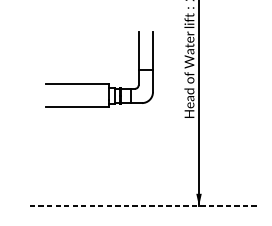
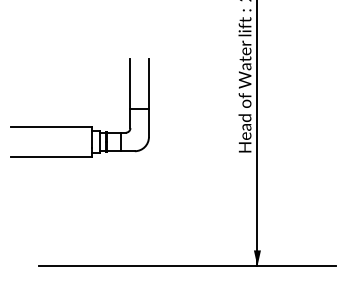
part: (99, 83) -> (79, 126), moved
line: (144, 206) -> (187, 266), dashed -> solid

